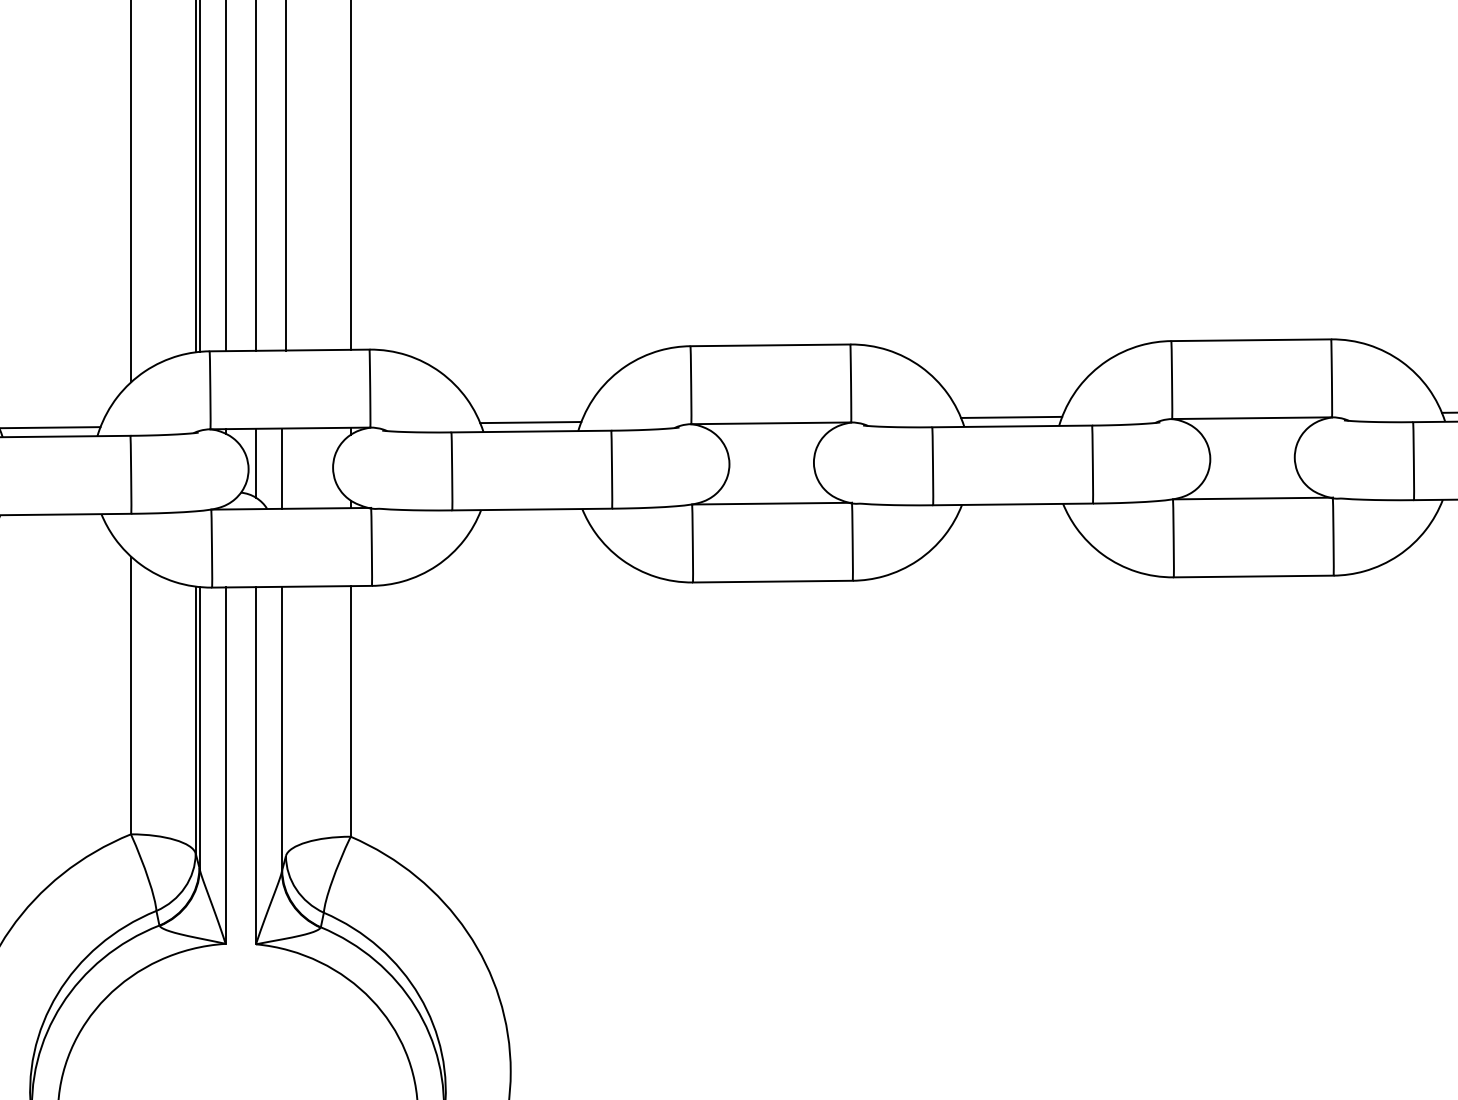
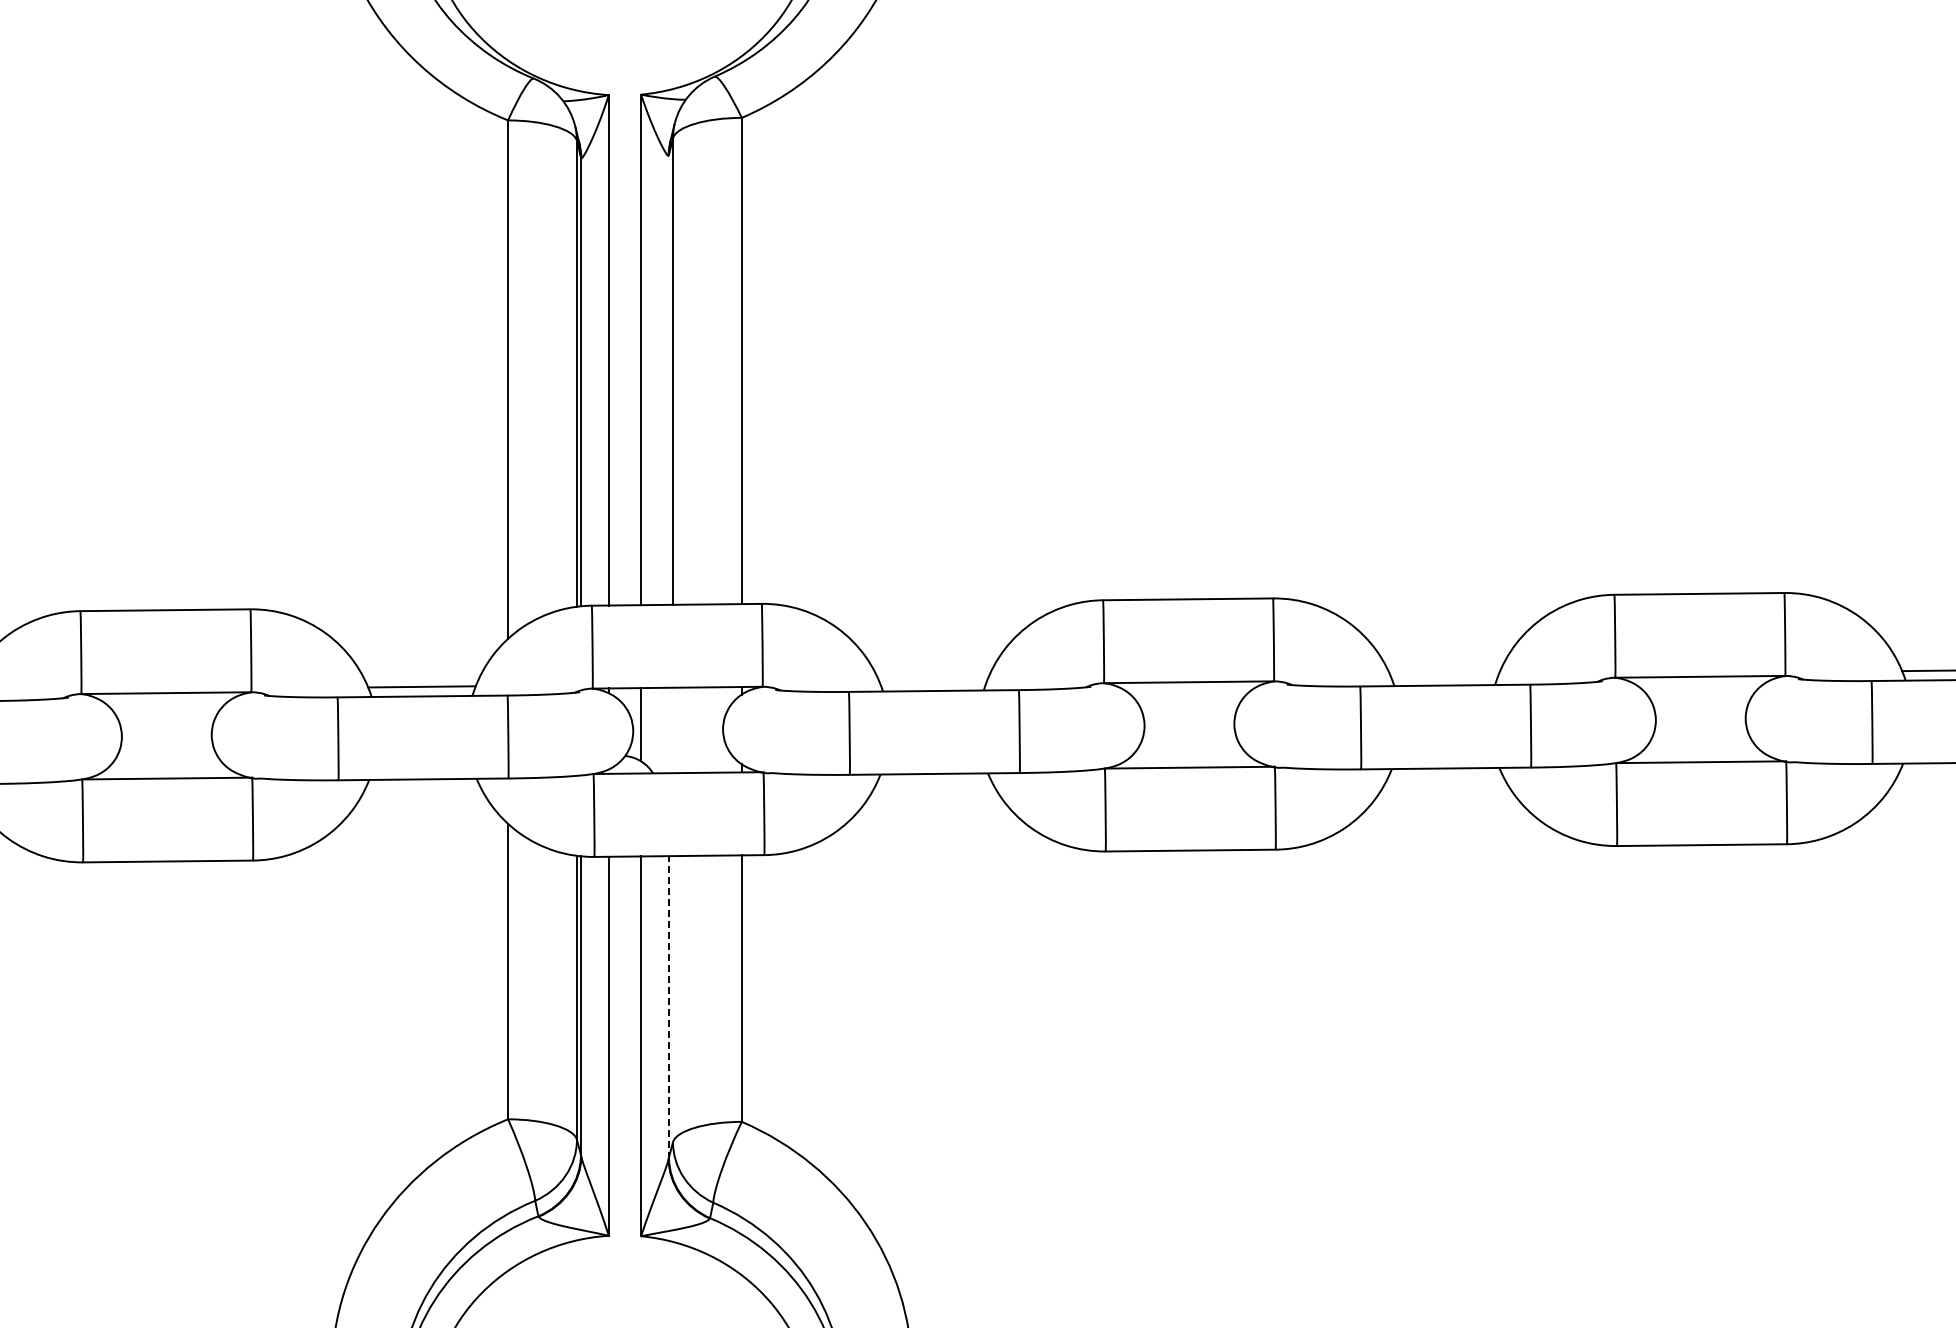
line: (1011, 416) -> (1444, 675), removed
line: (530, 422) -> (933, 681), removed
line: (281, 468) -> (668, 730), removed
line: (281, 729) -> (668, 1007), solid -> dashed

